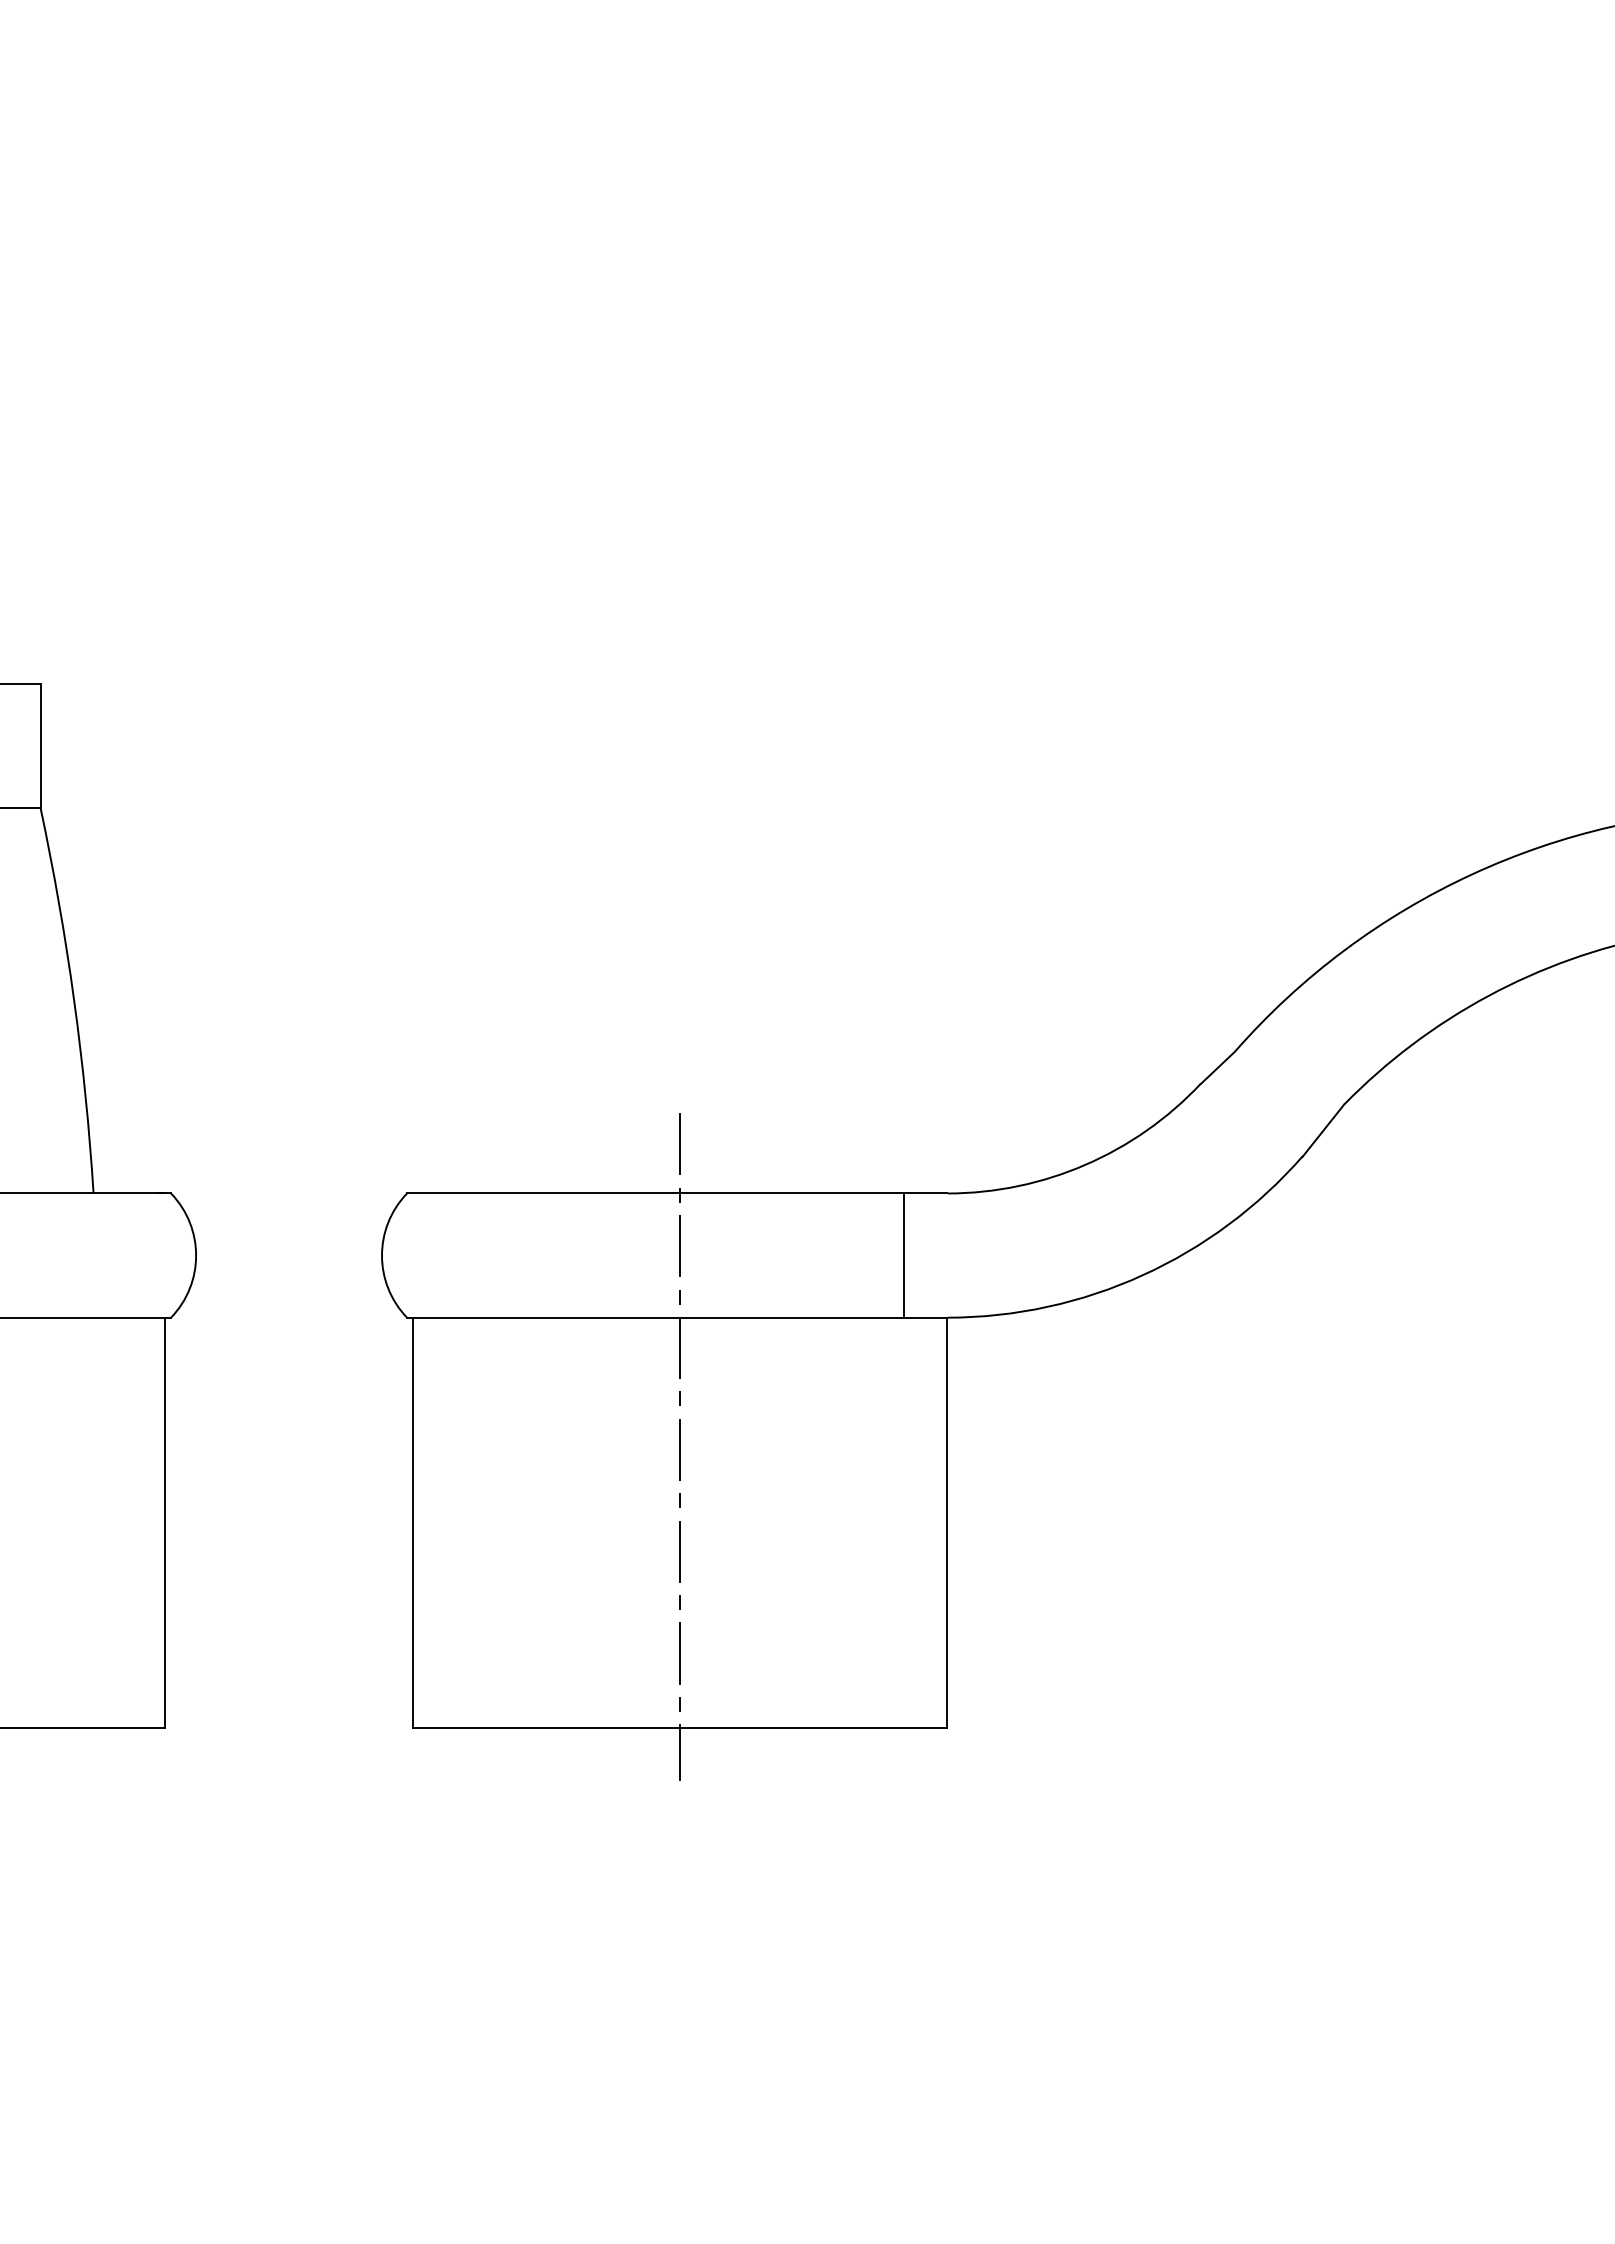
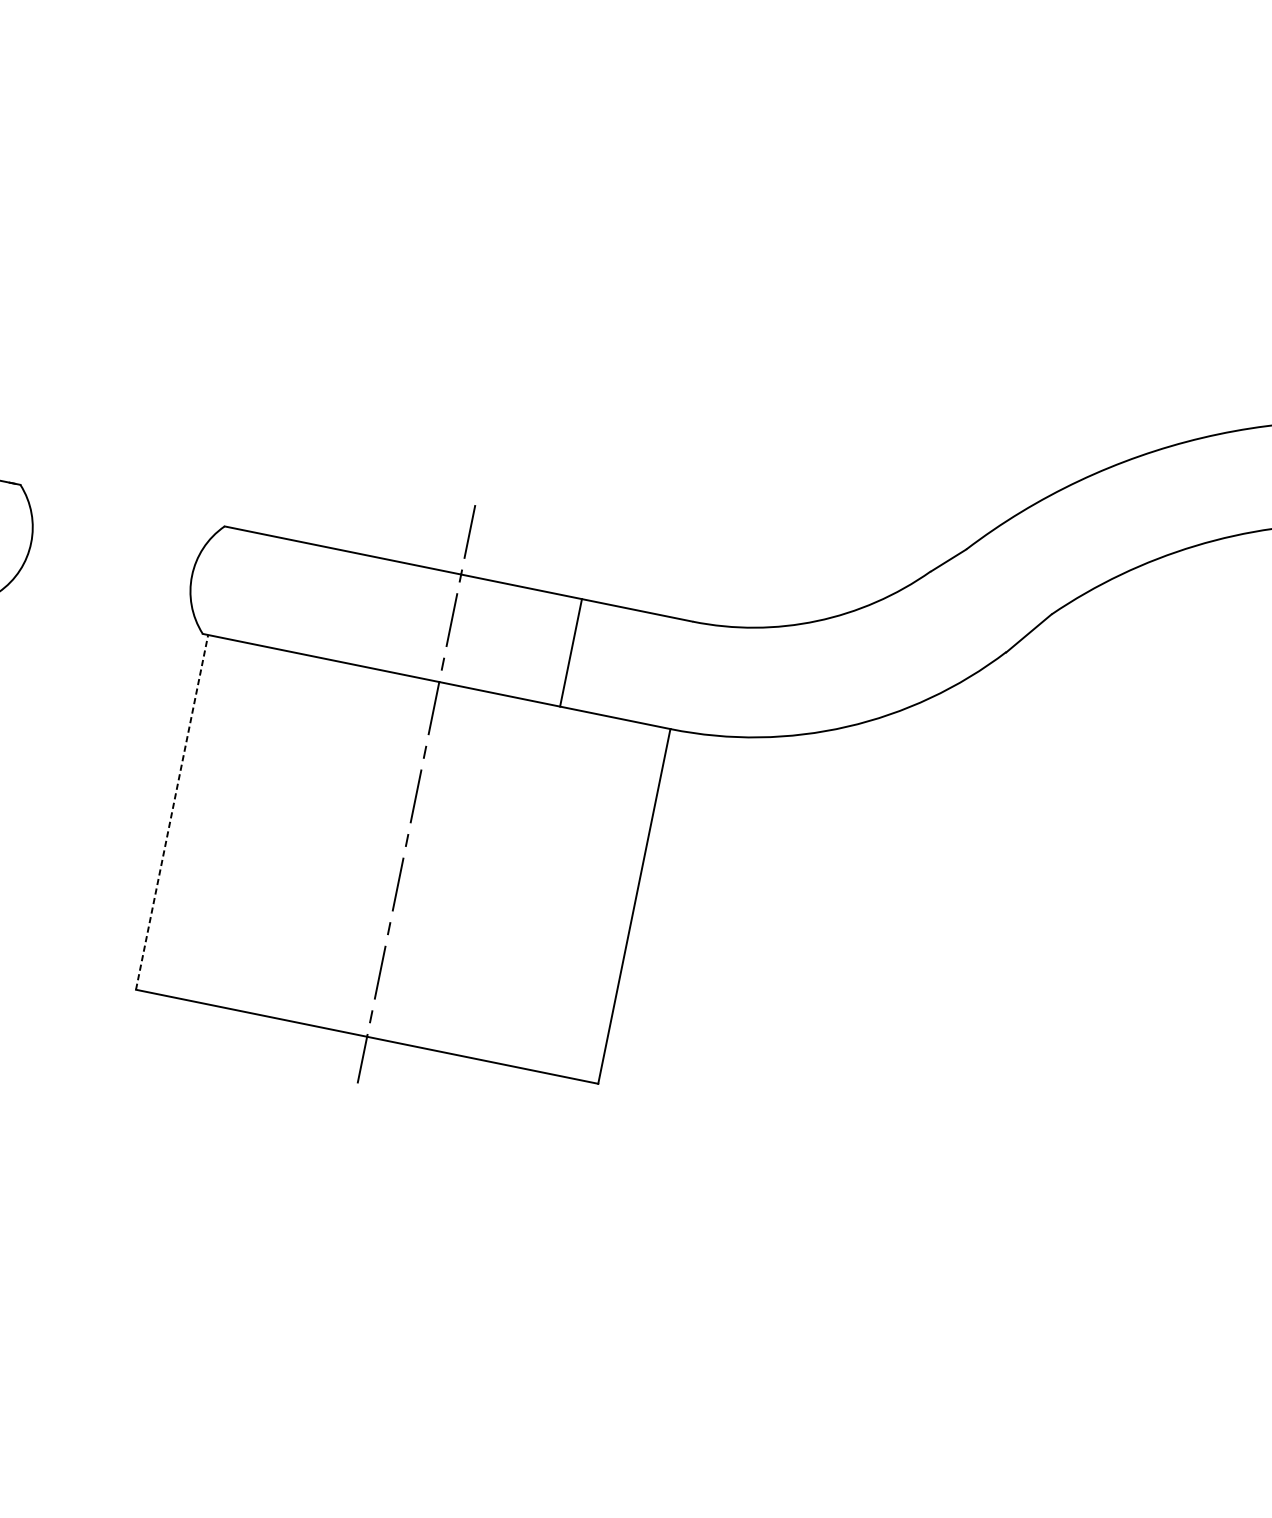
line: (903, 1255) -> (570, 652), moved
line: (413, 1522) -> (172, 812), solid -> dashed

